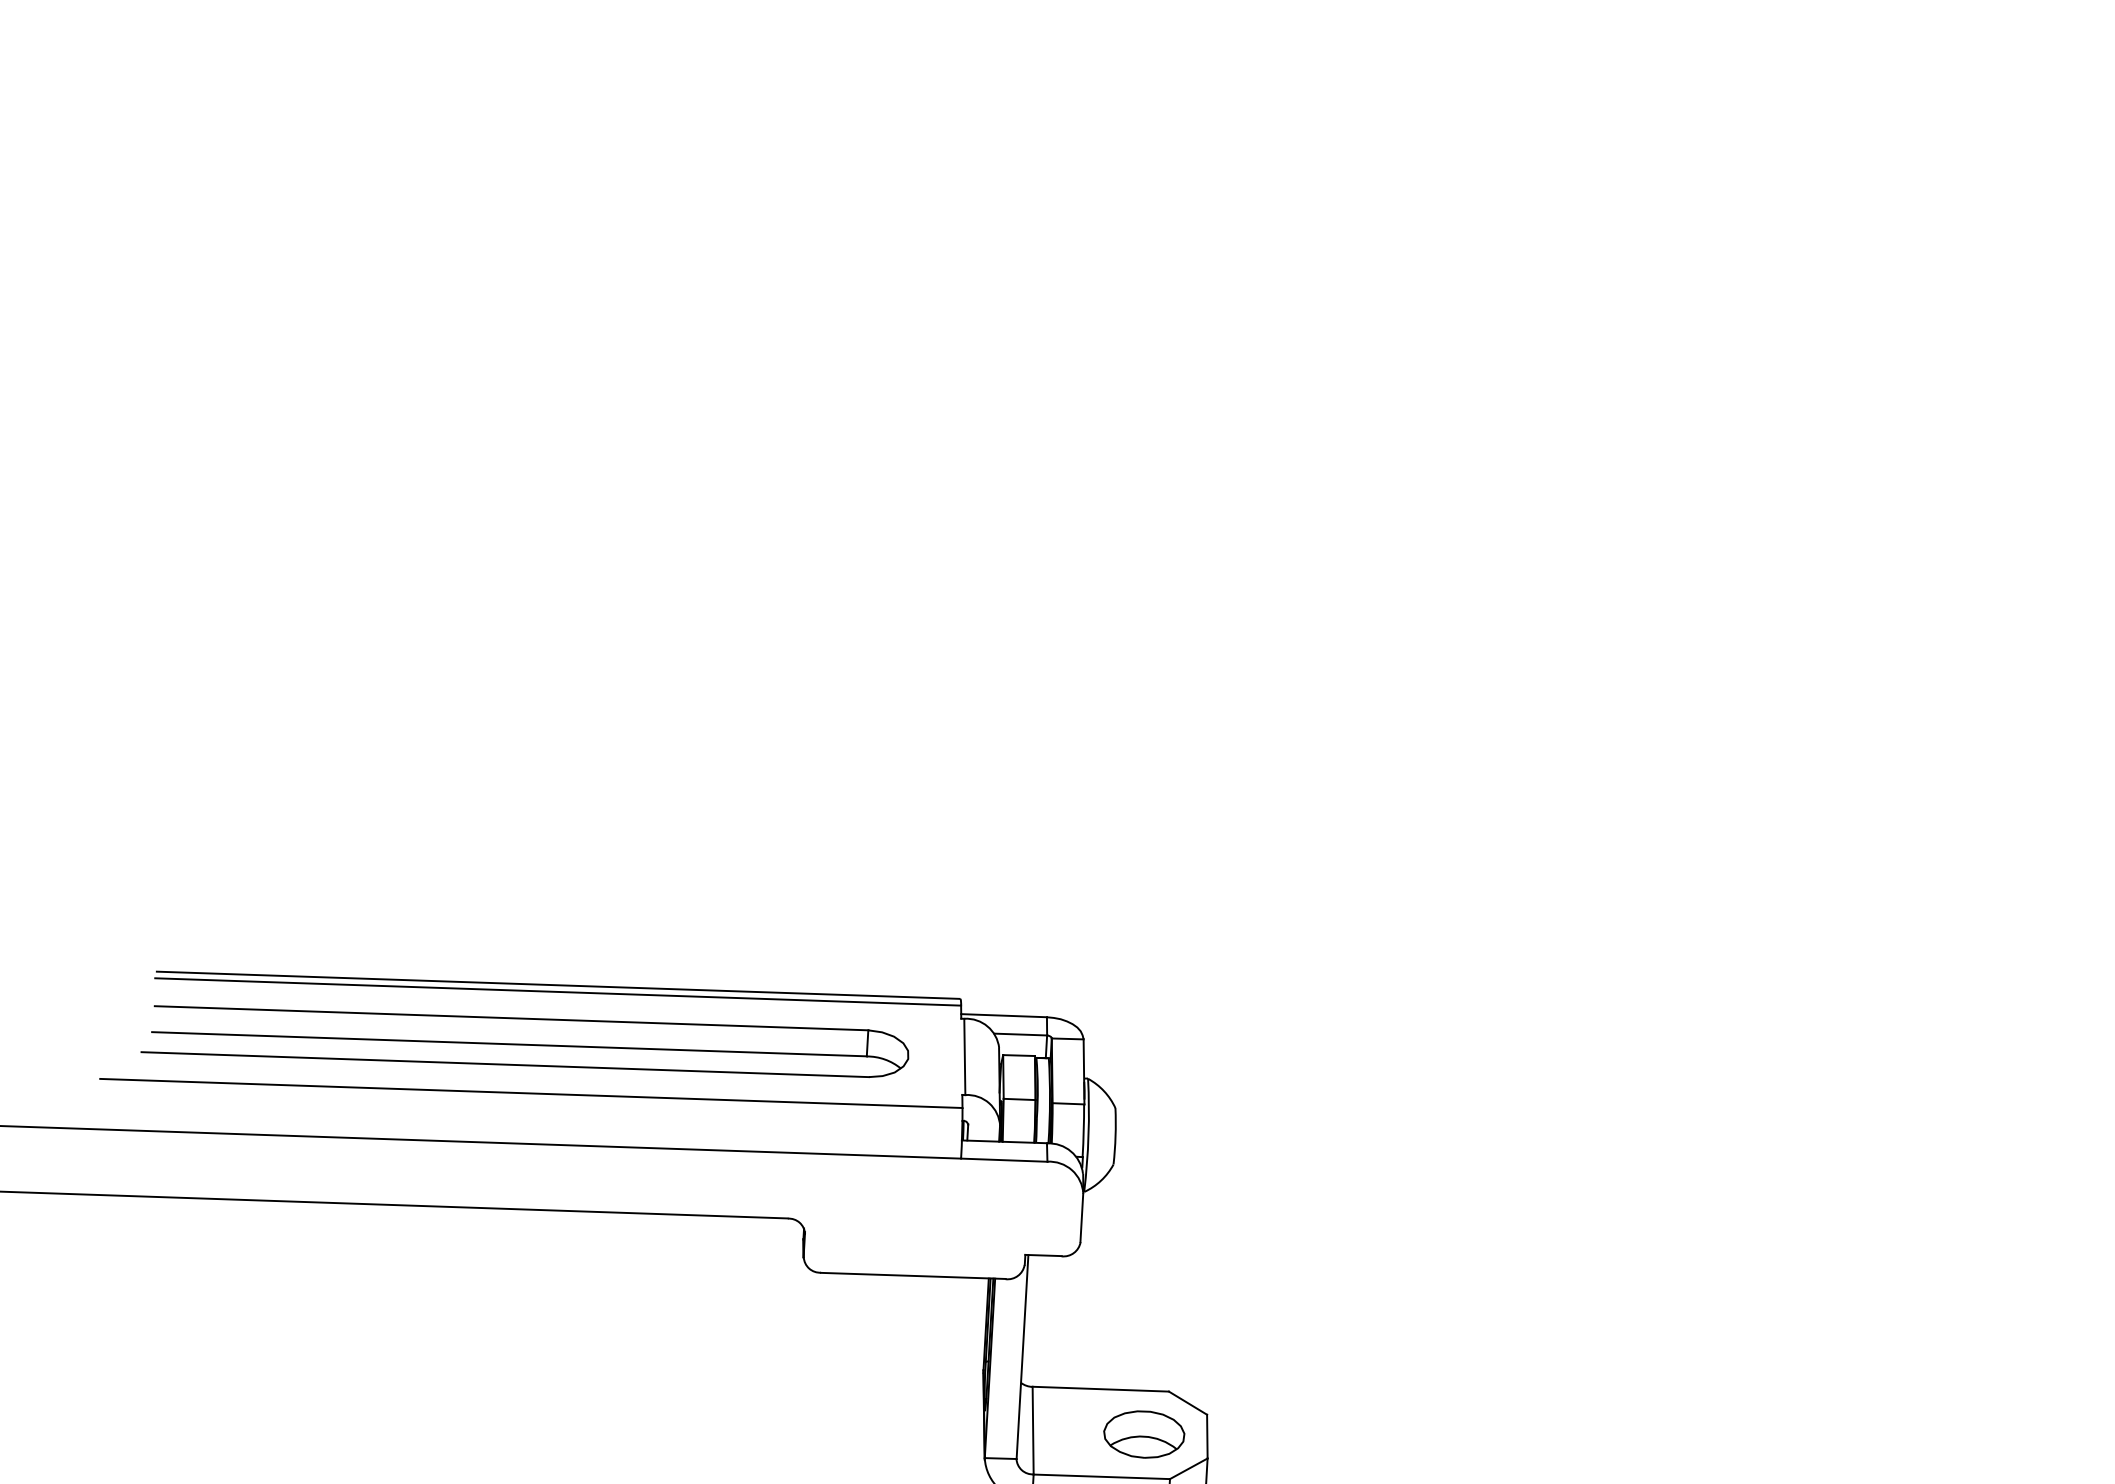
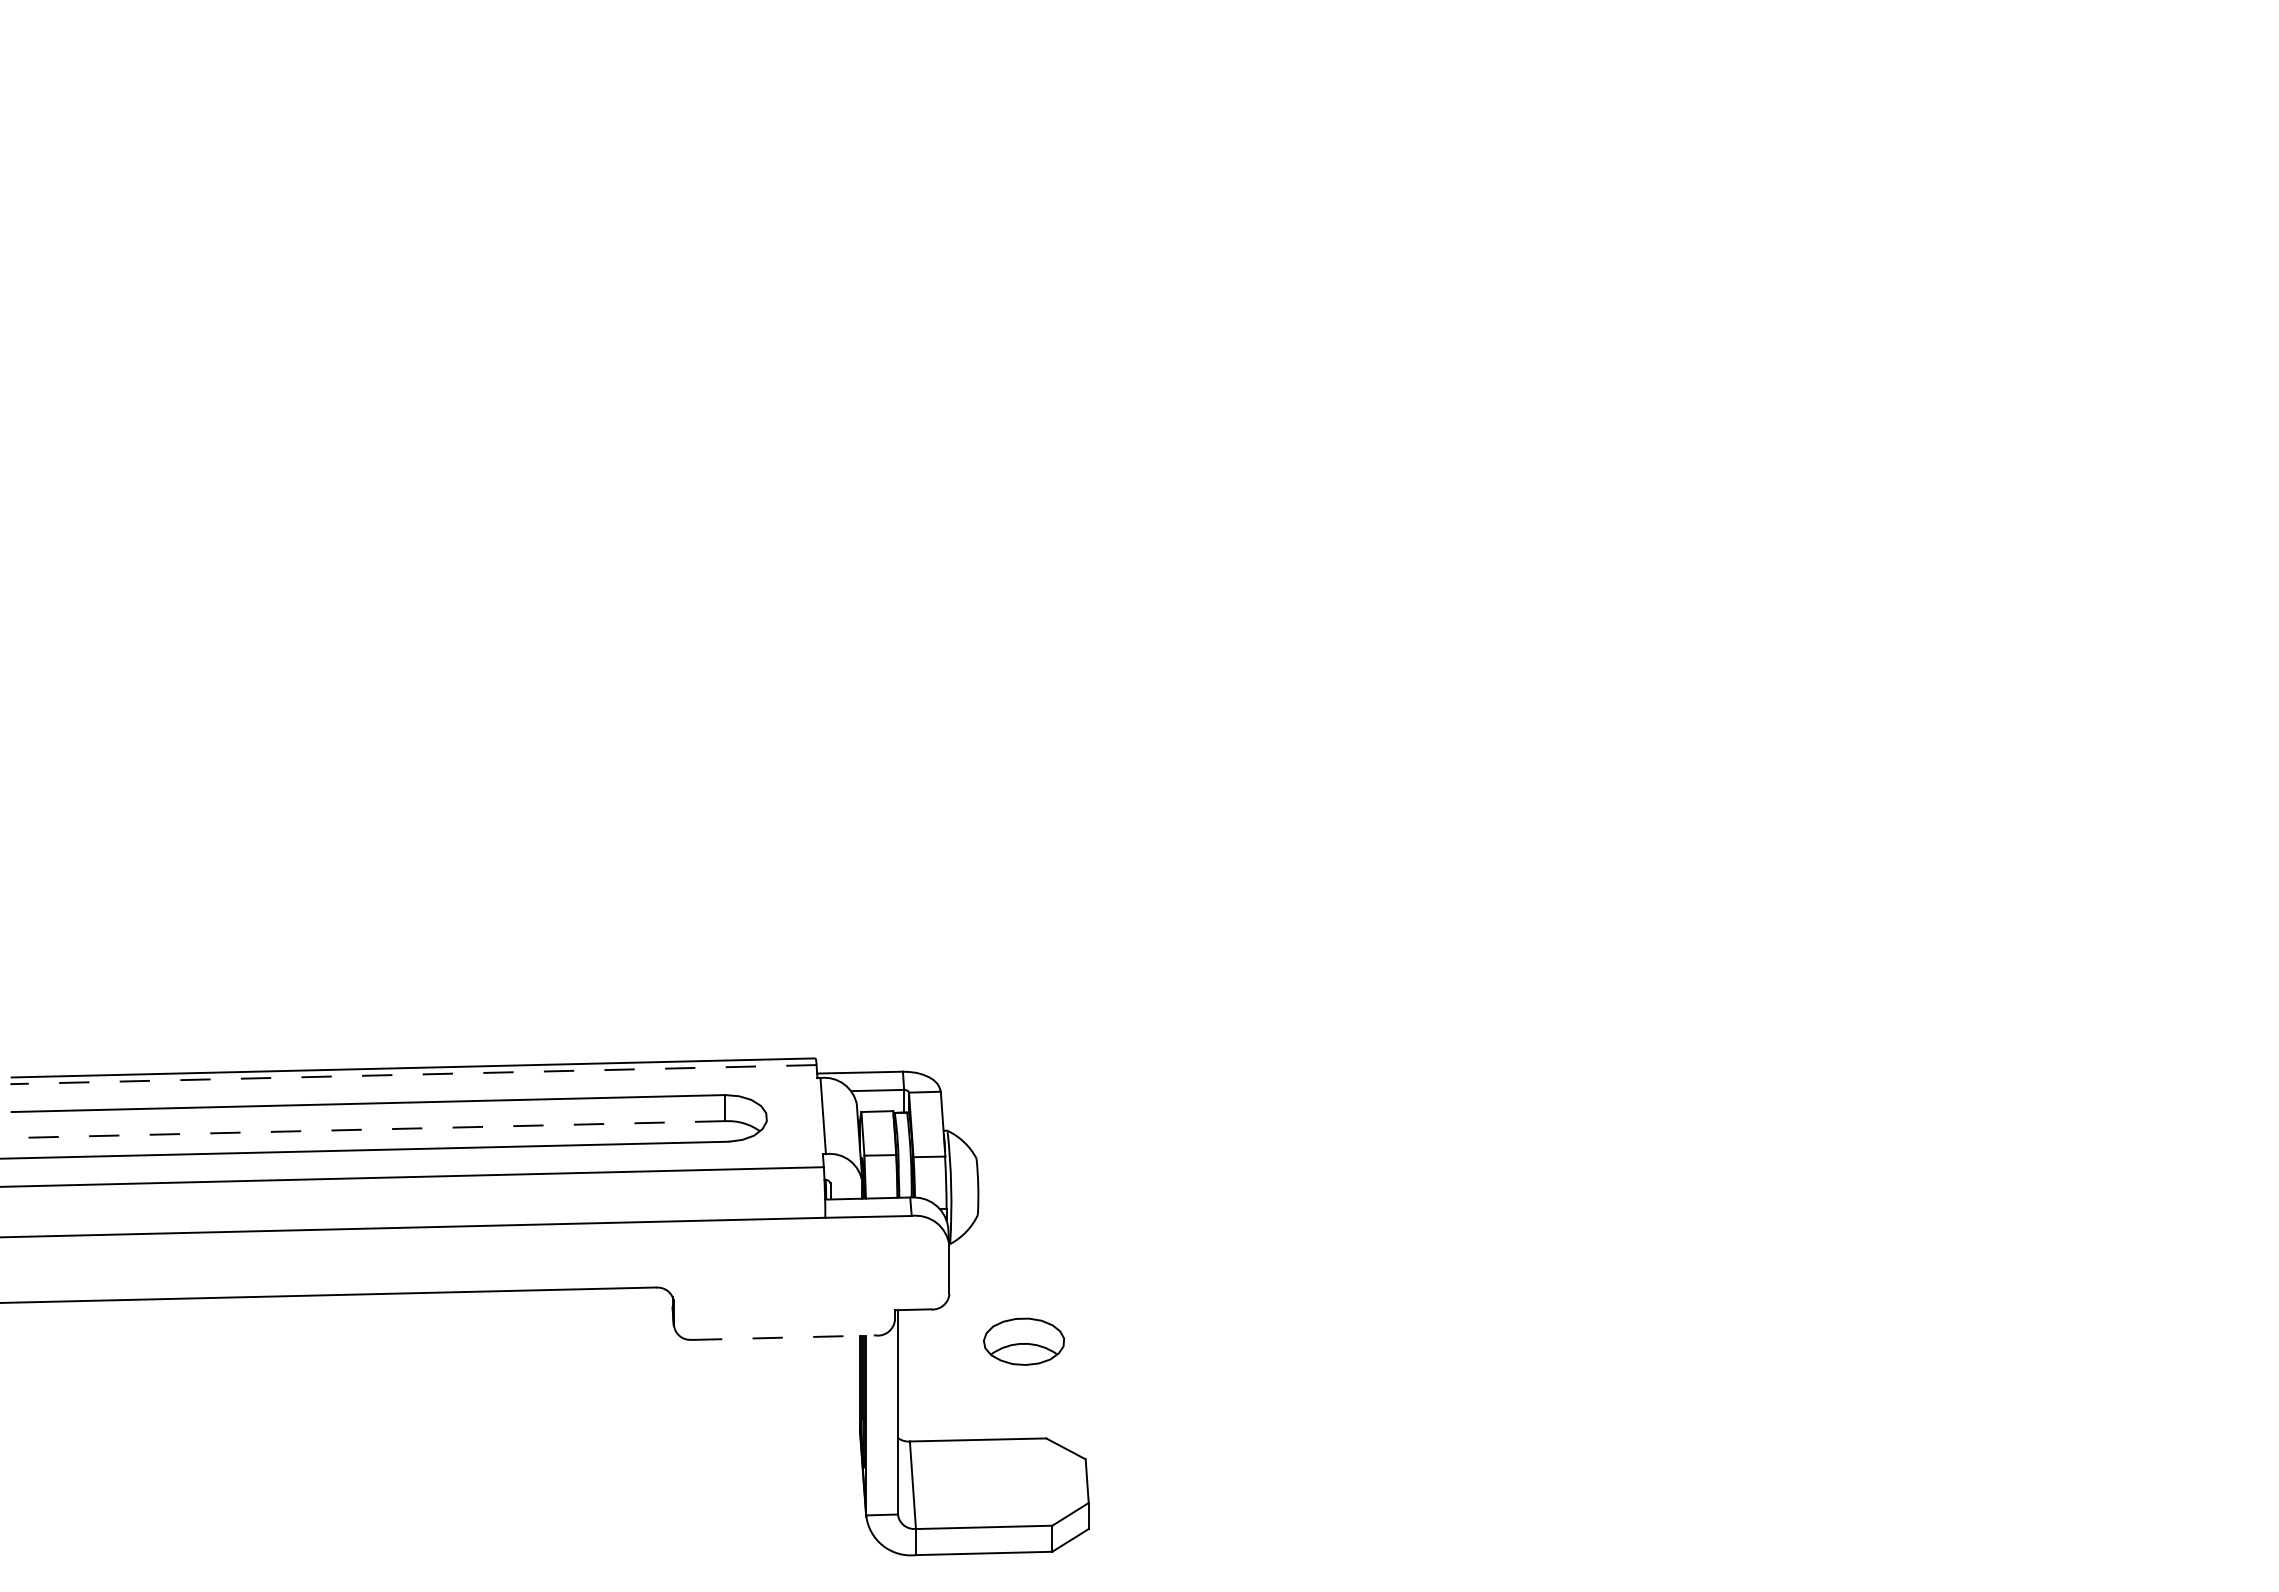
line: (557, 991) -> (412, 1074), solid -> dashed
line: (509, 1044) -> (367, 1129), solid -> dashed
line: (913, 1275) -> (784, 1337), solid -> dashed
part: (1143, 1434) -> (1023, 1341), moved

